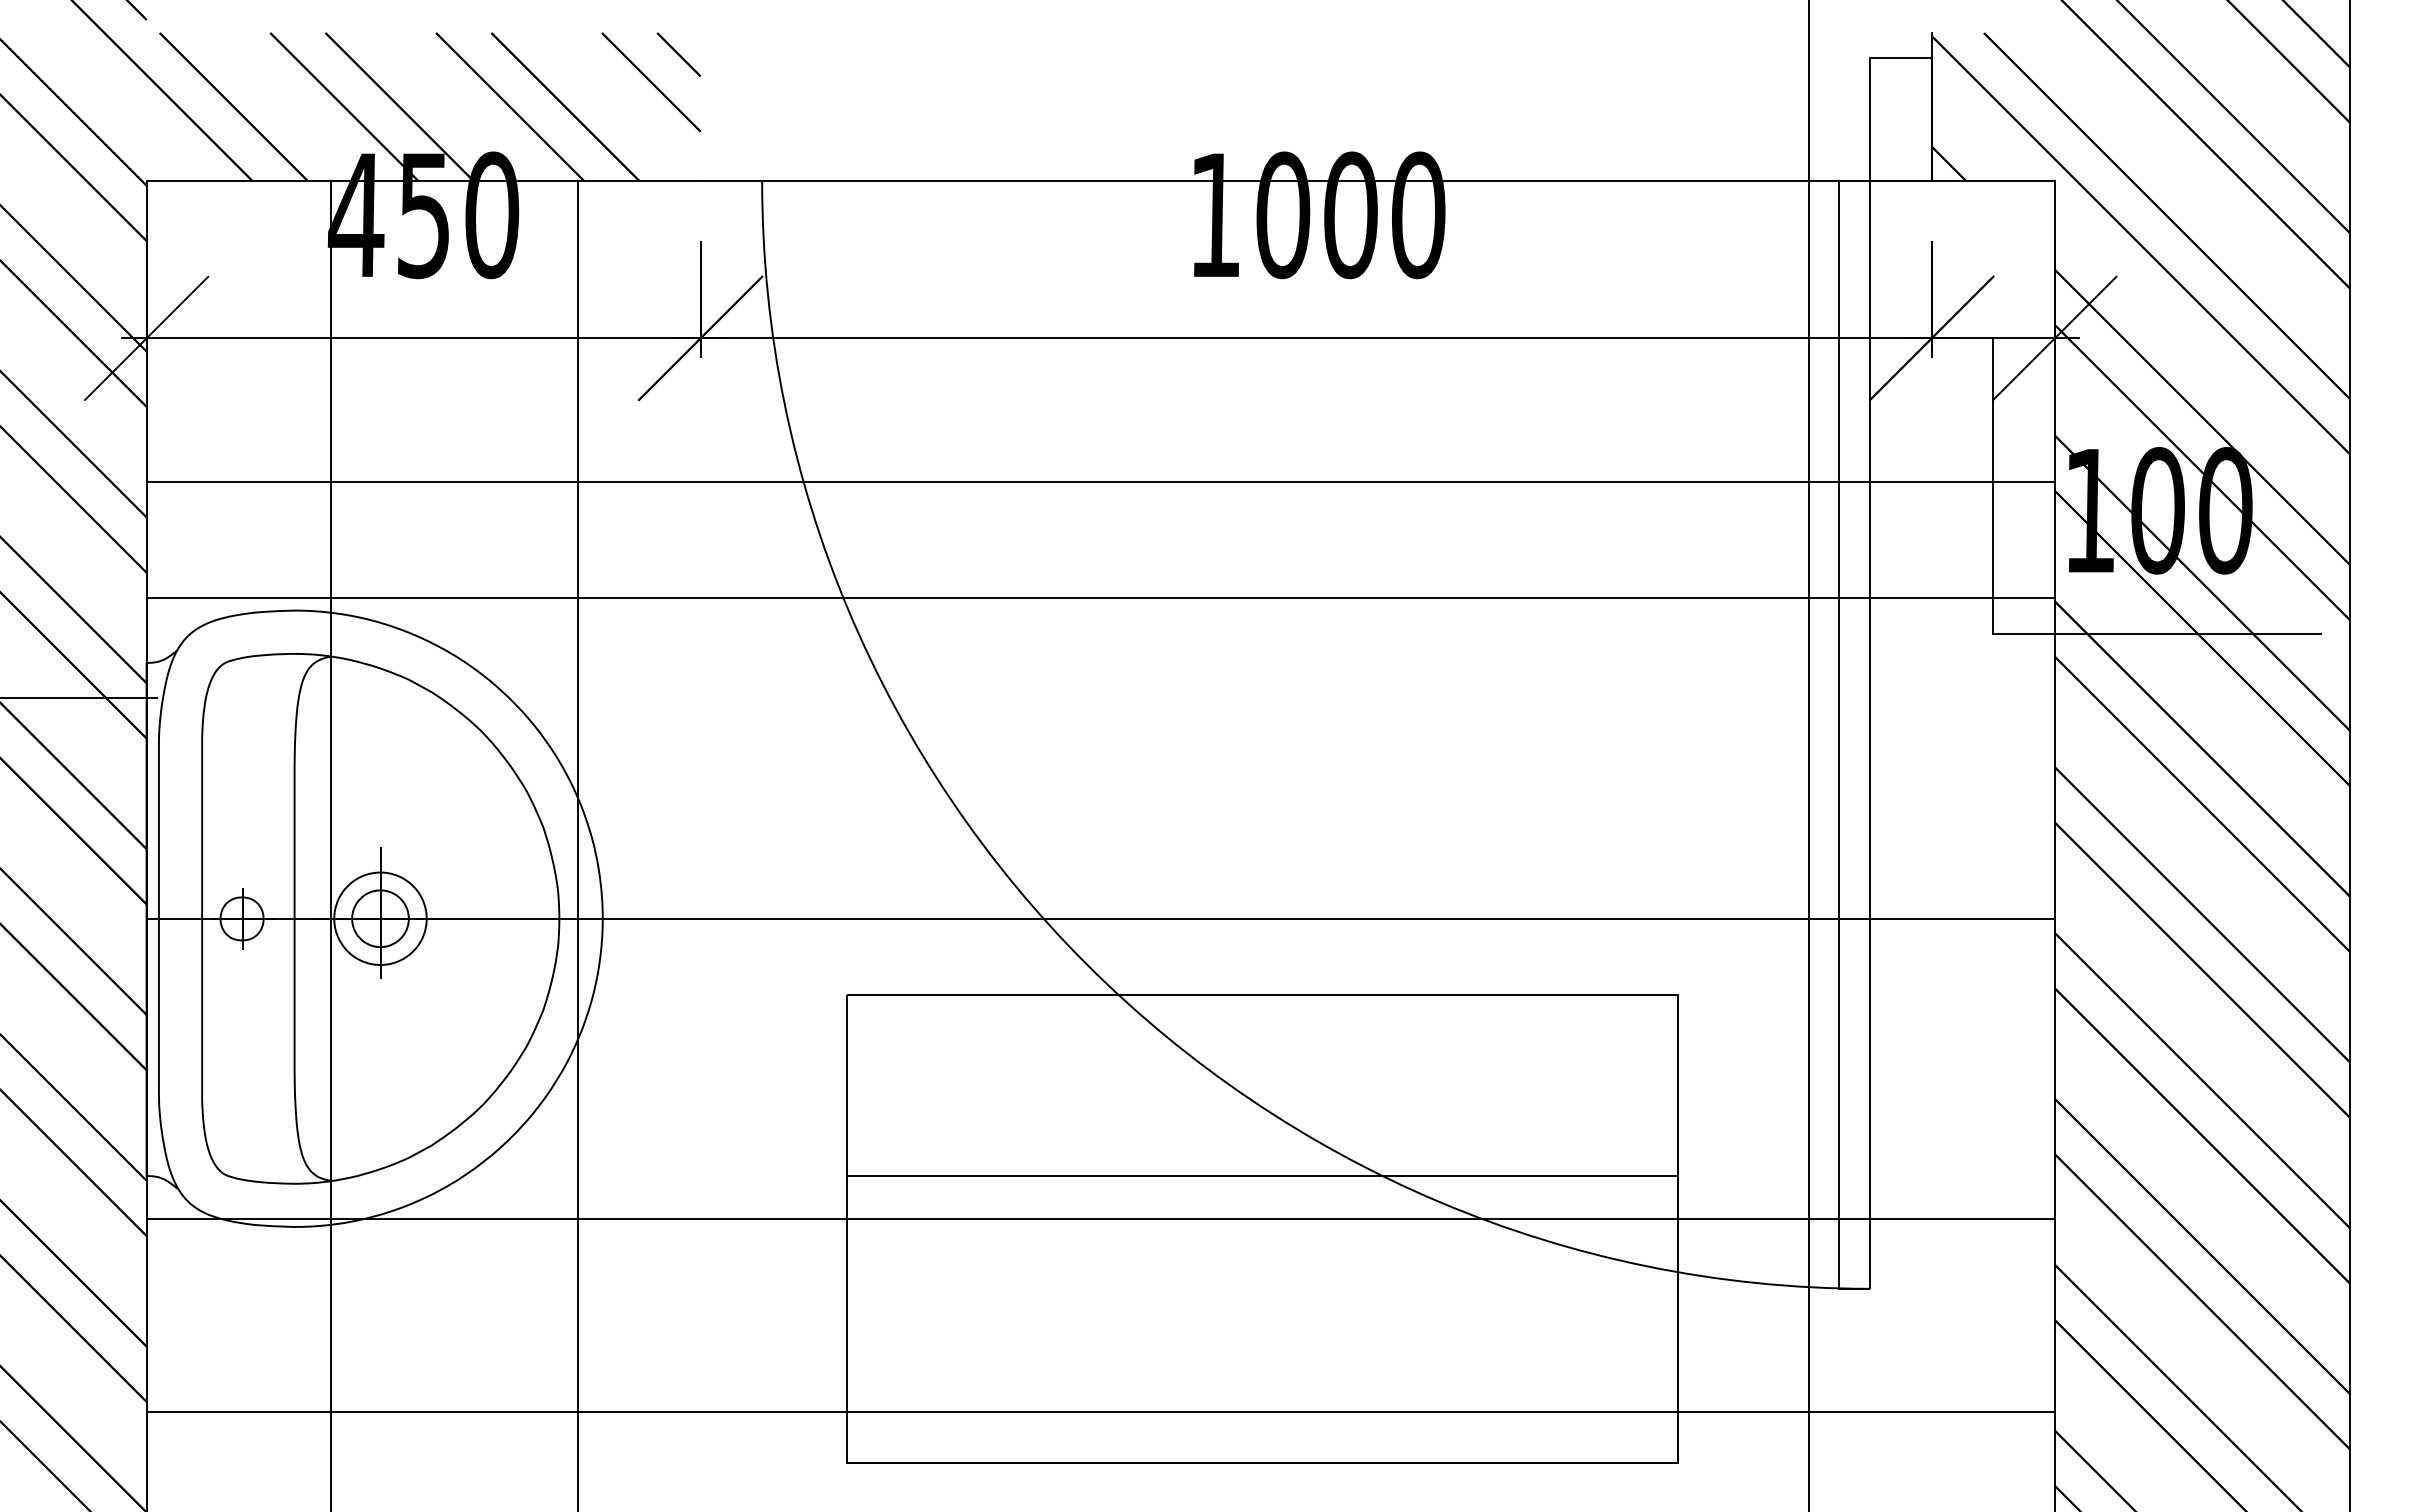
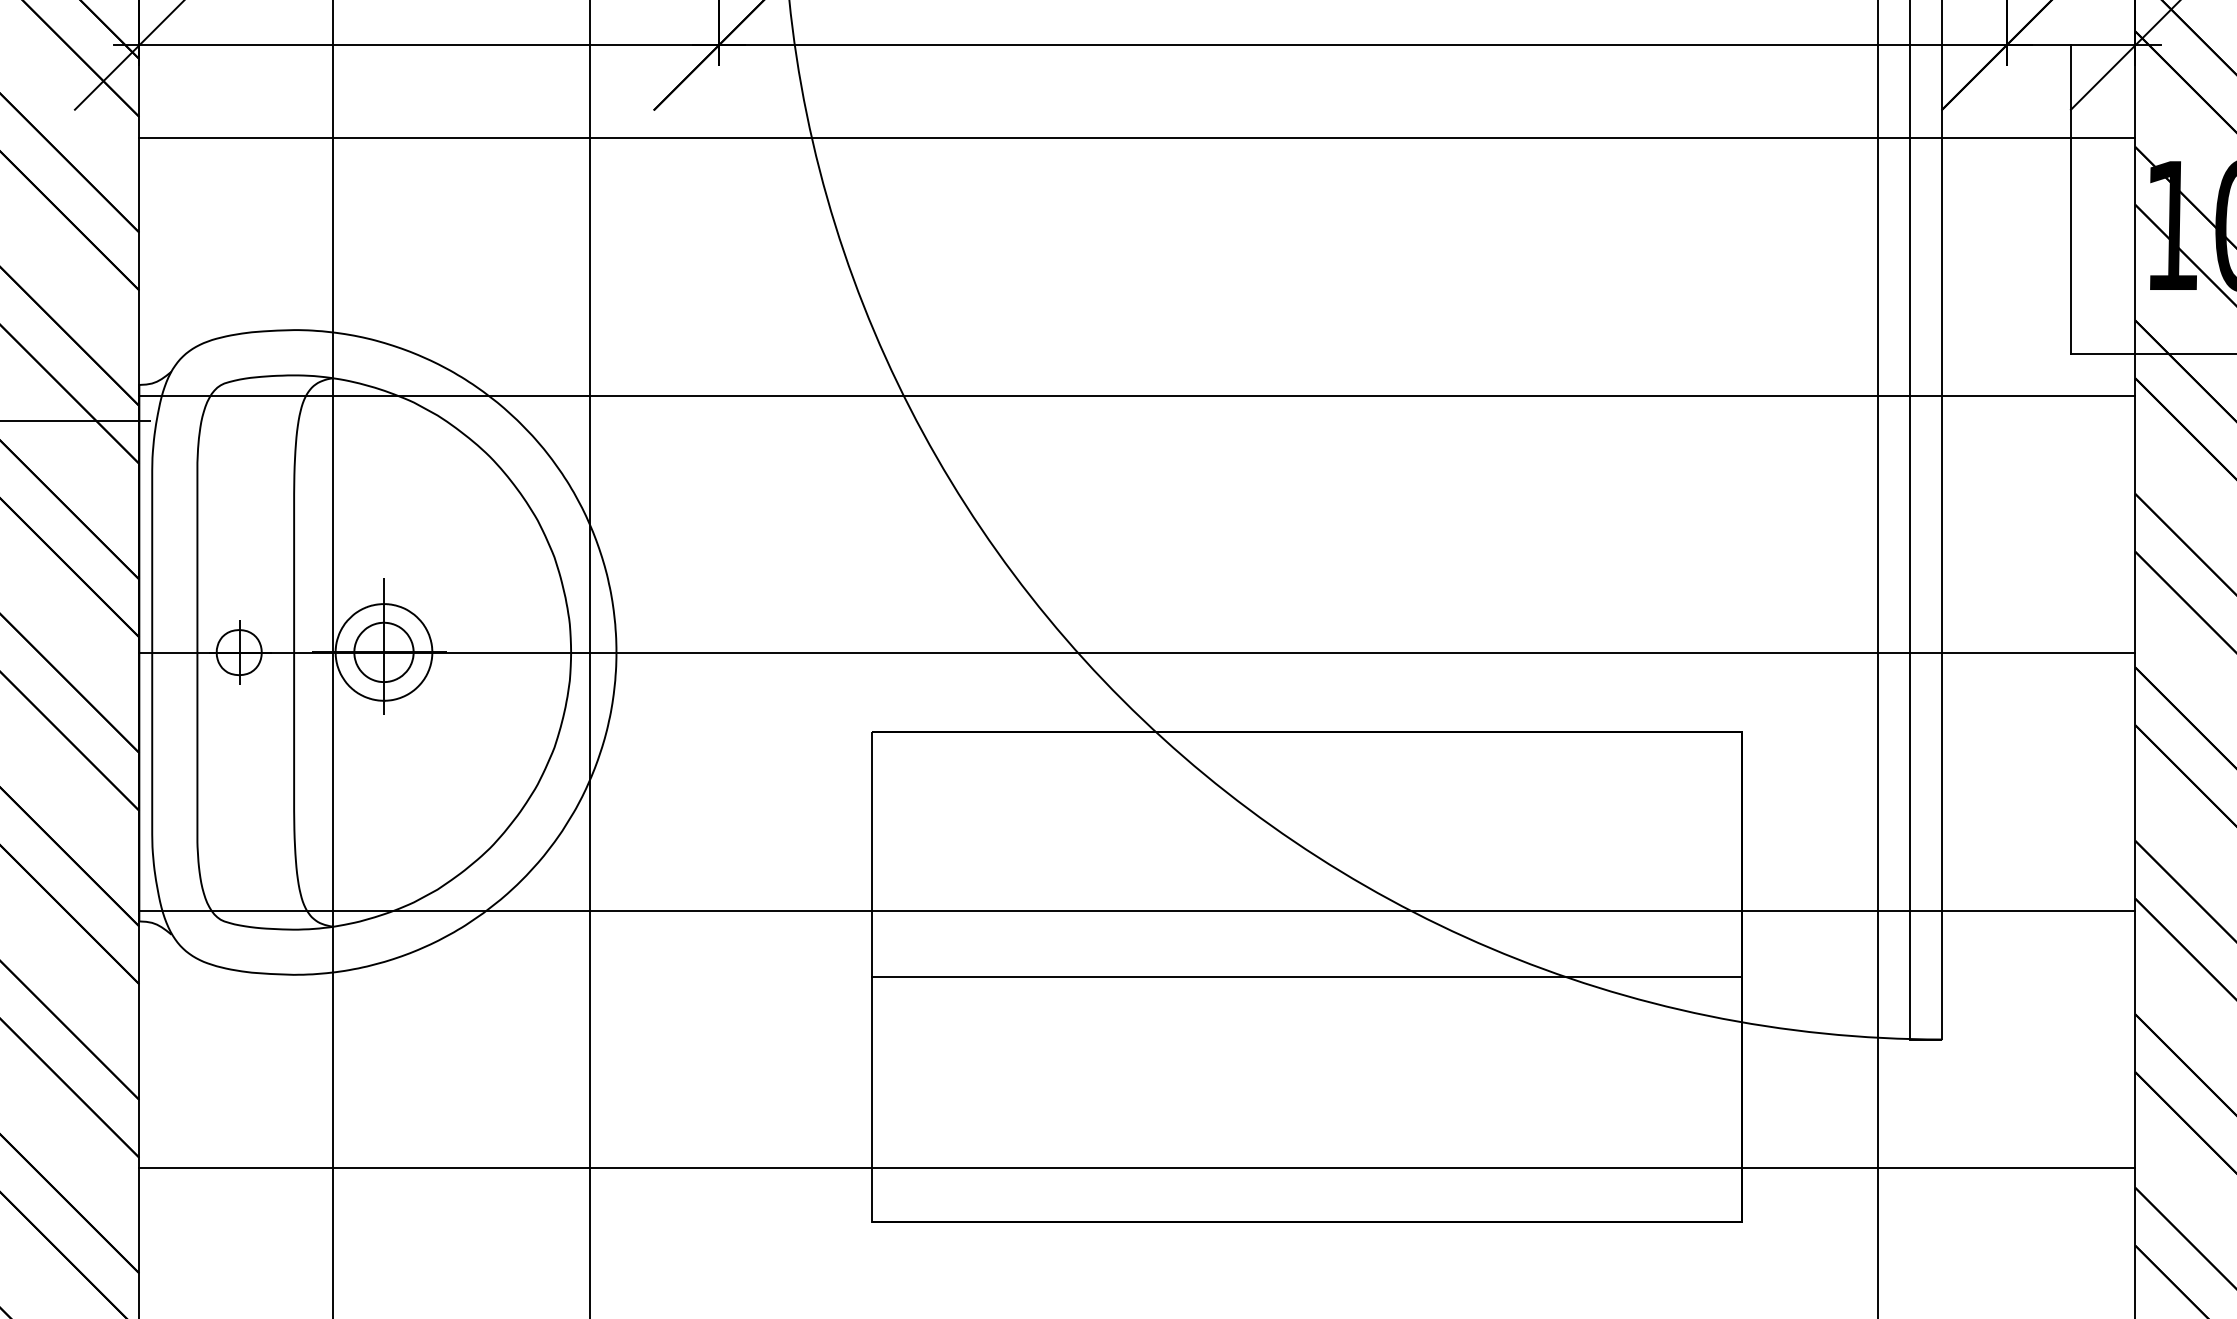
line: (1100, 482) -> (1137, 138), moved
line: (1100, 598) -> (1137, 395), moved
line: (1262, 1176) -> (1306, 977), moved
line: (1100, 1218) -> (1137, 910), moved

